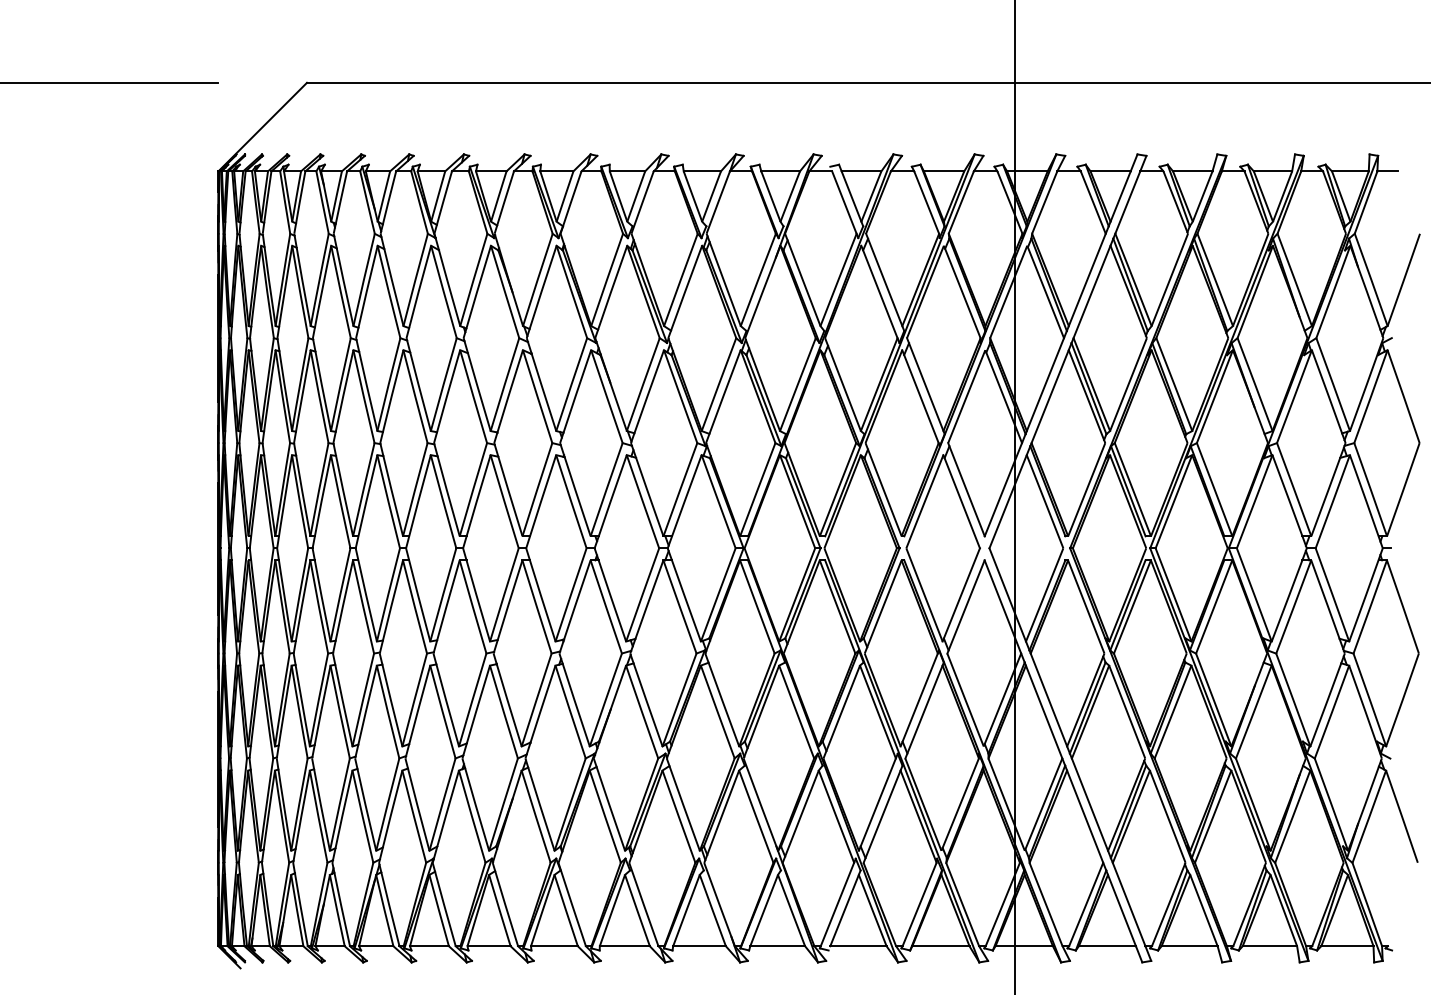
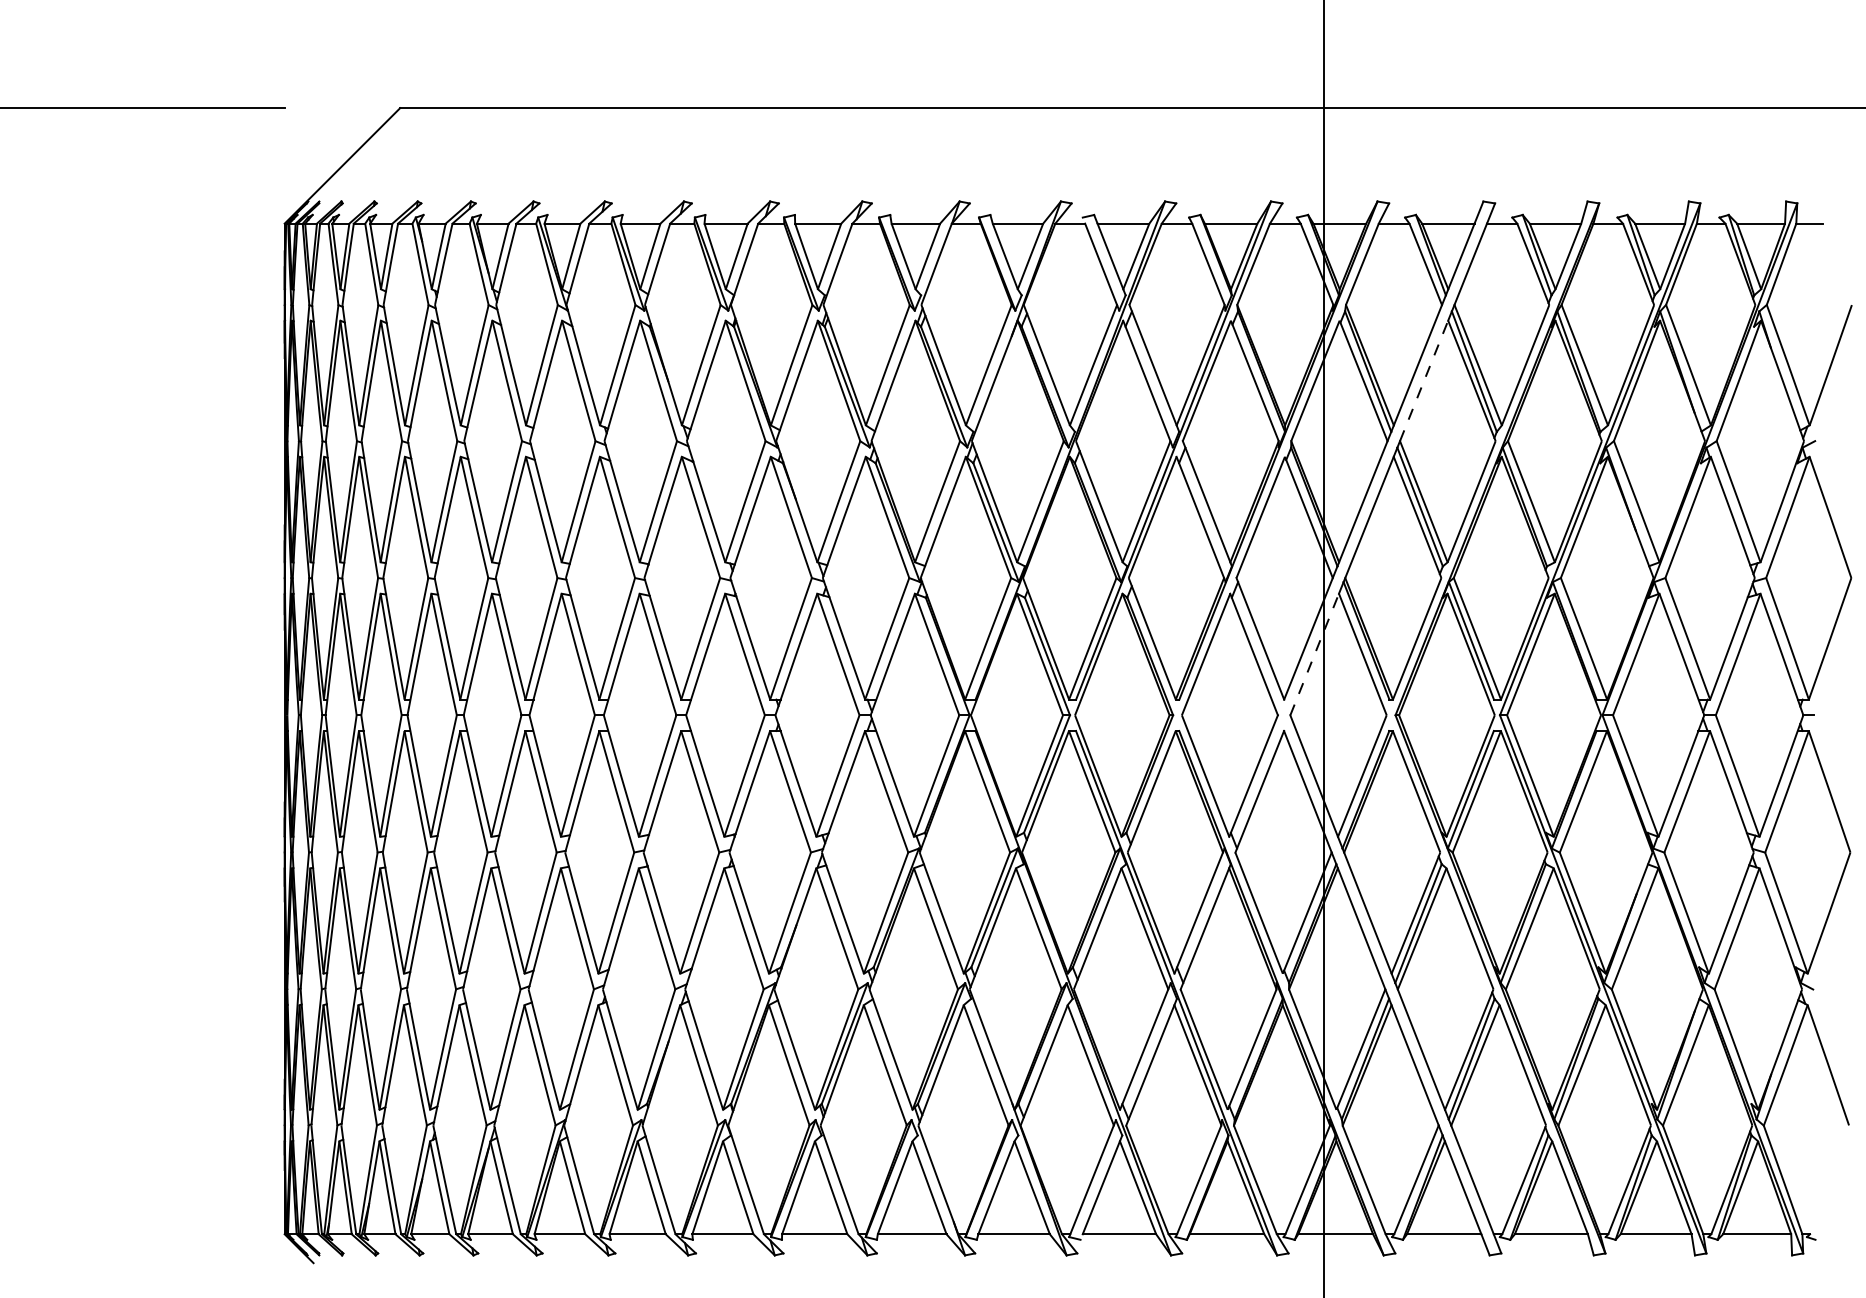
line: (1092, 291) -> (1424, 380), solid -> dashed
line: (1007, 501) -> (1314, 654), solid -> dashed

